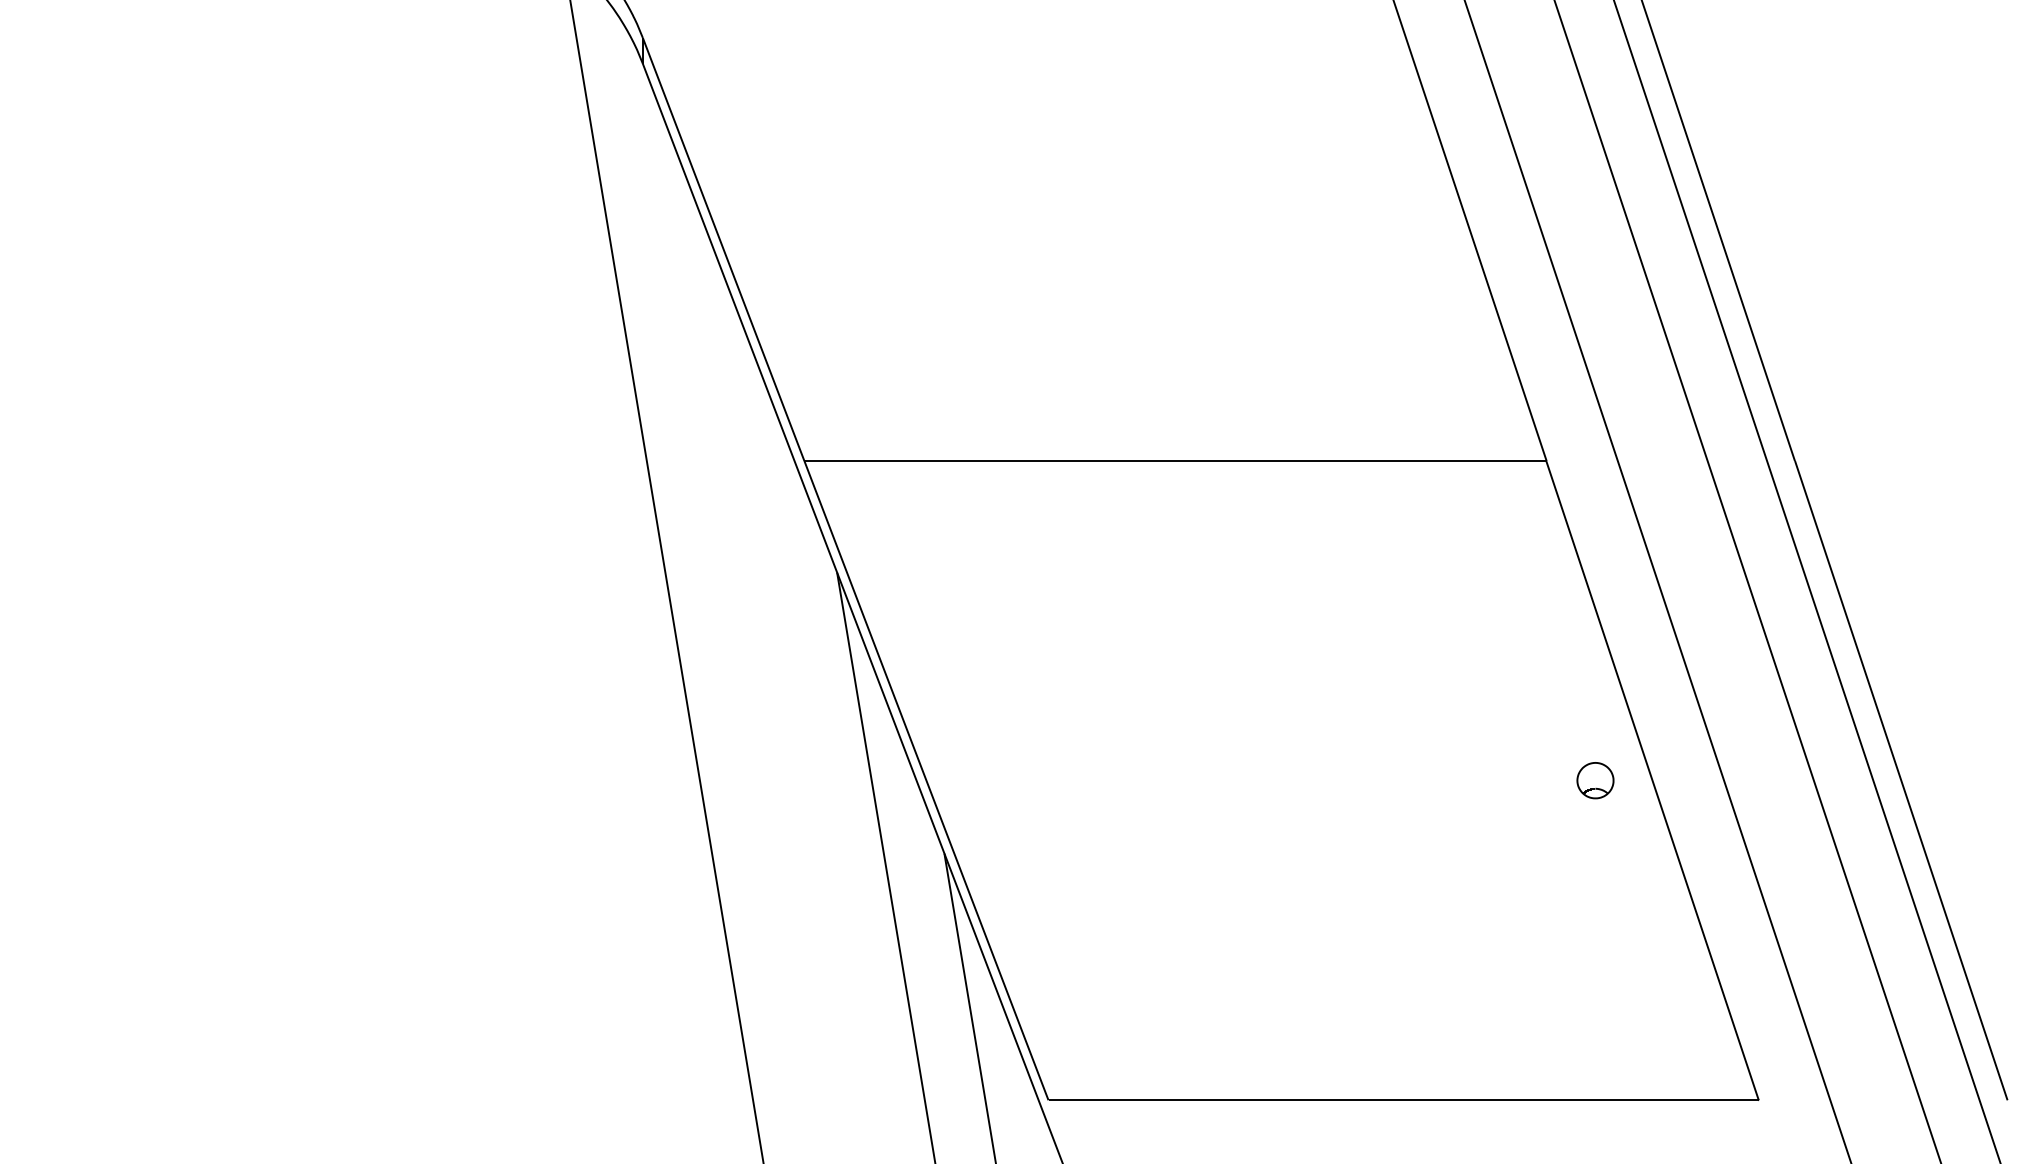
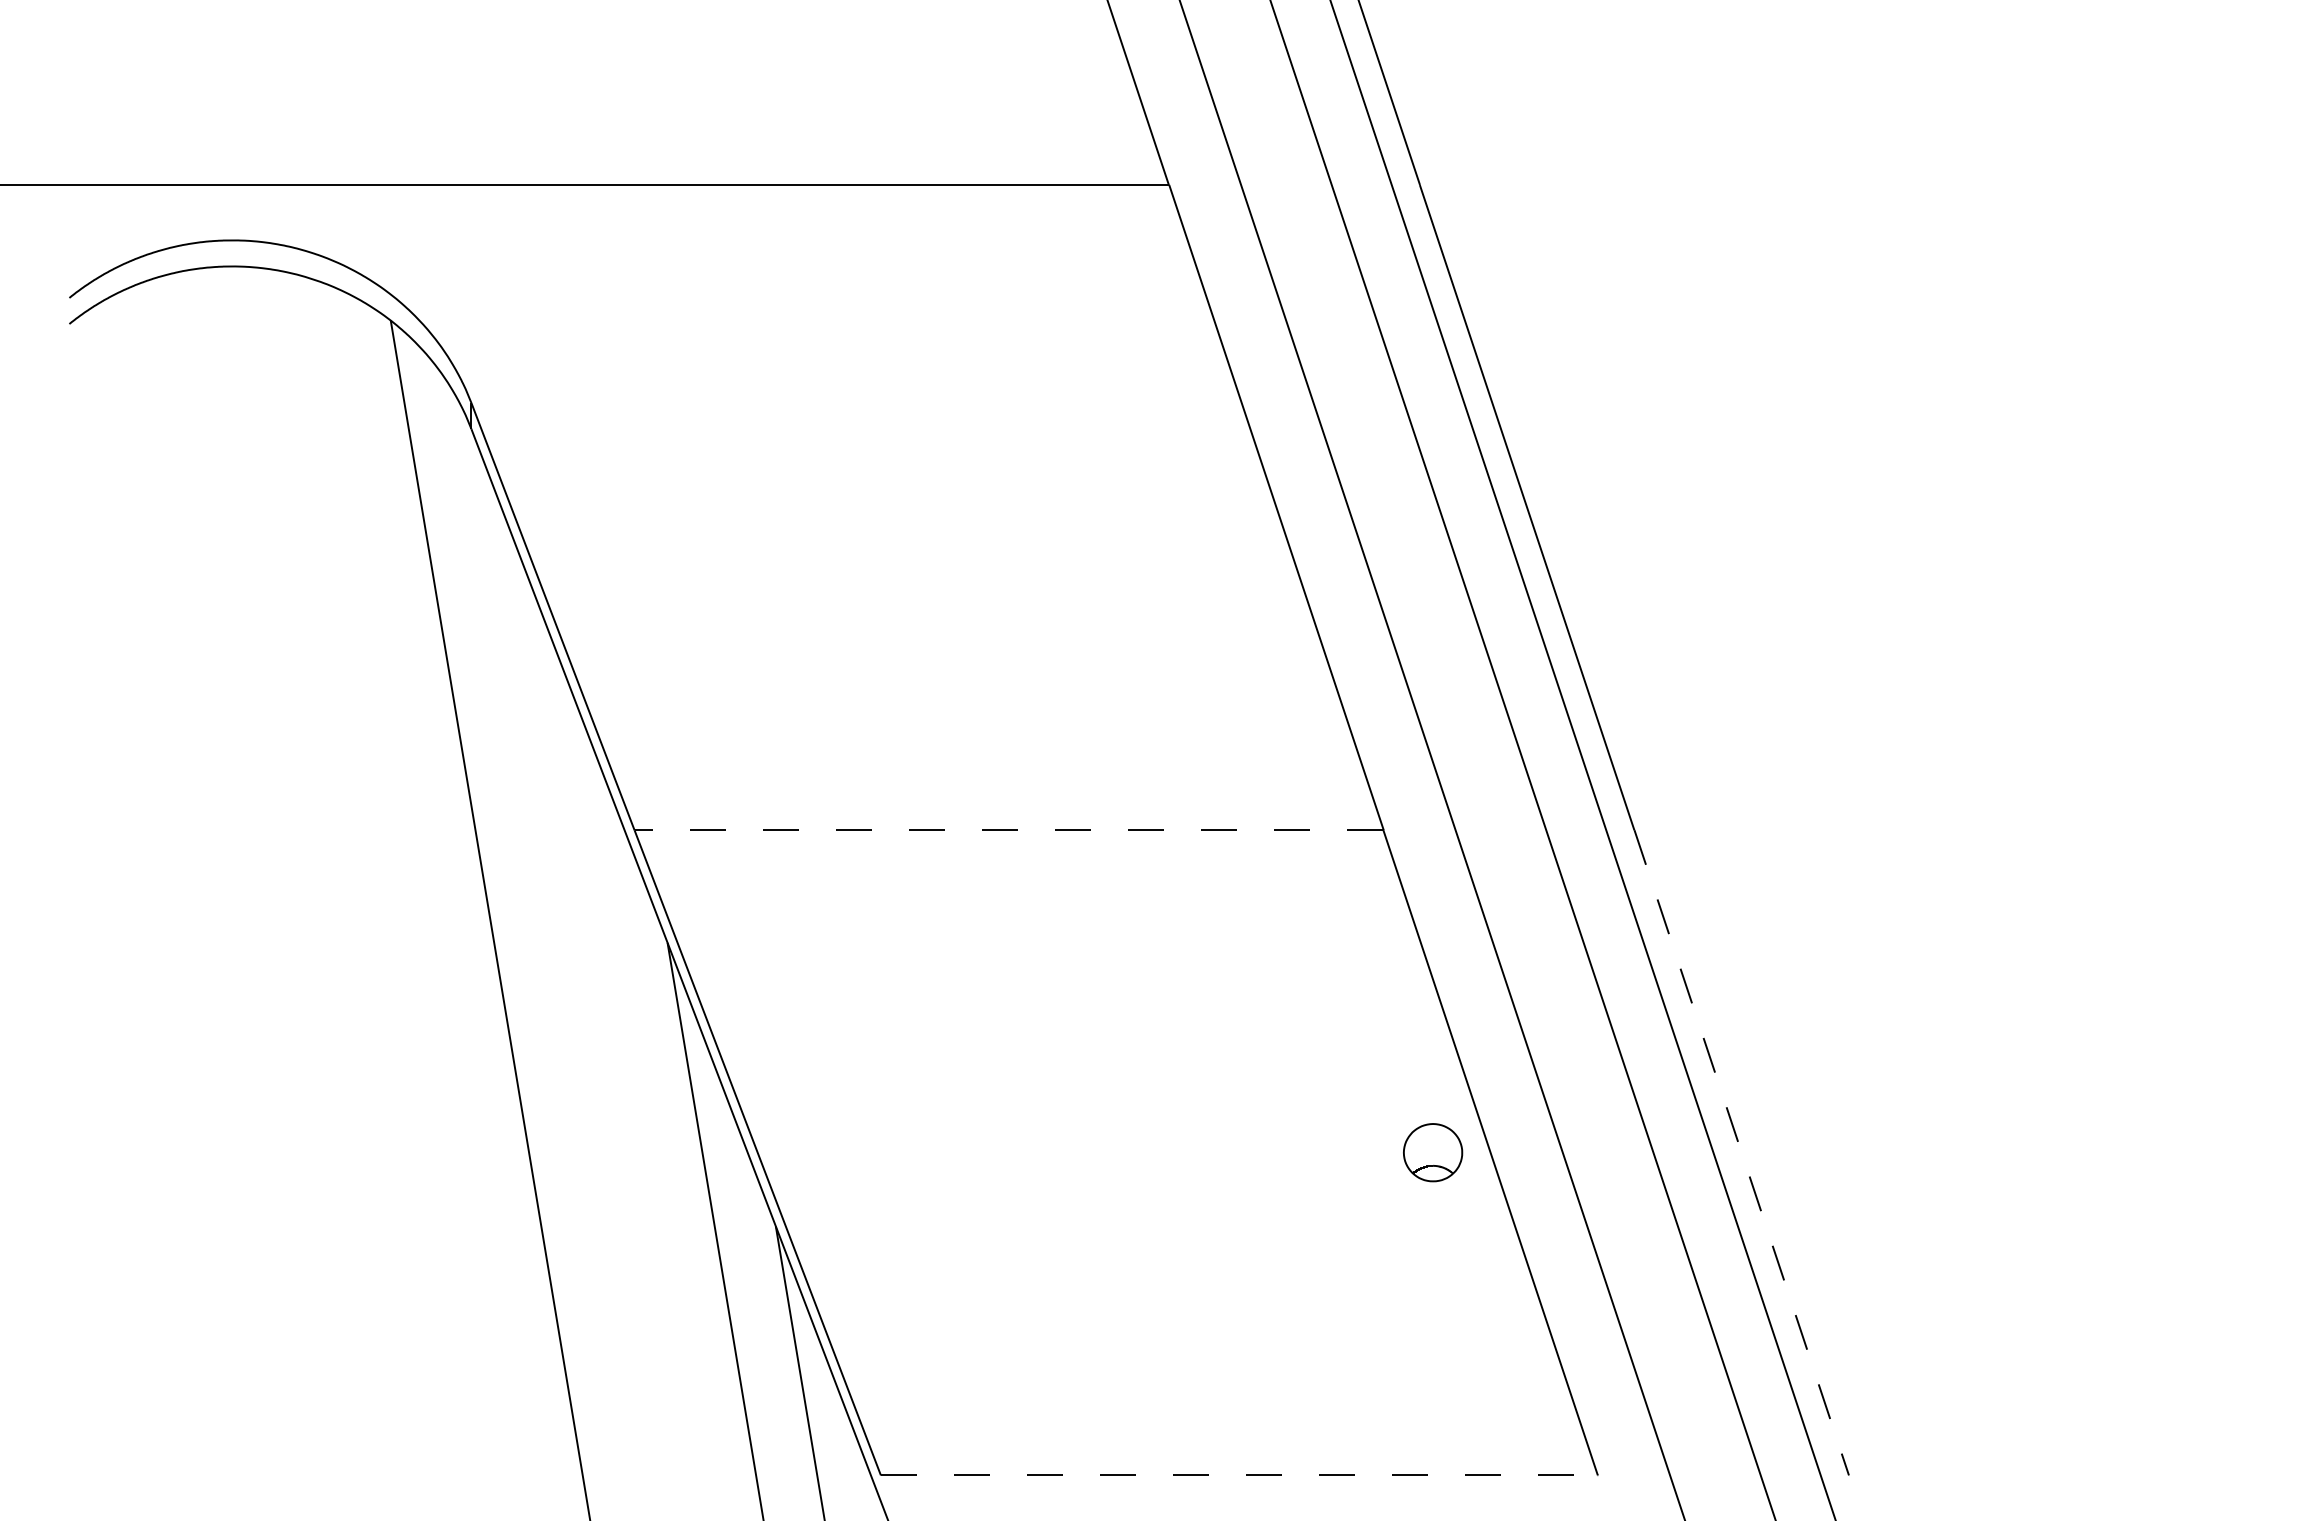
line: (1174, 461) -> (1008, 830), solid -> dashed
part: (1594, 780) -> (1432, 1152), size x1.6
line: (1901, 780) -> (1741, 1152), solid -> dashed
line: (1403, 1100) -> (1239, 1475), solid -> dashed

